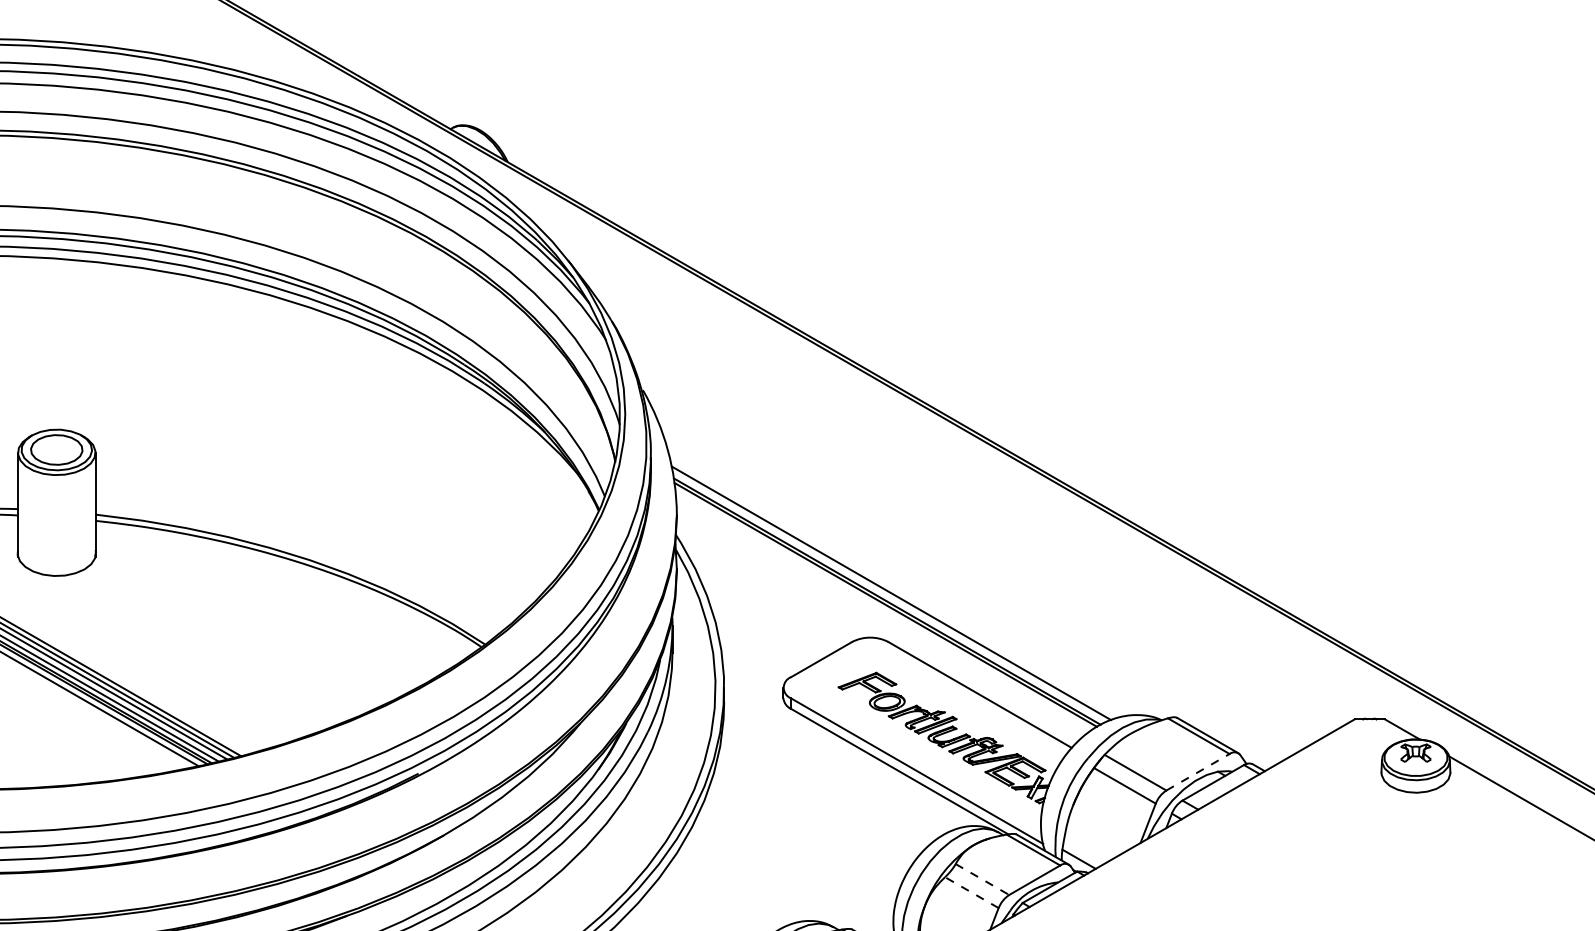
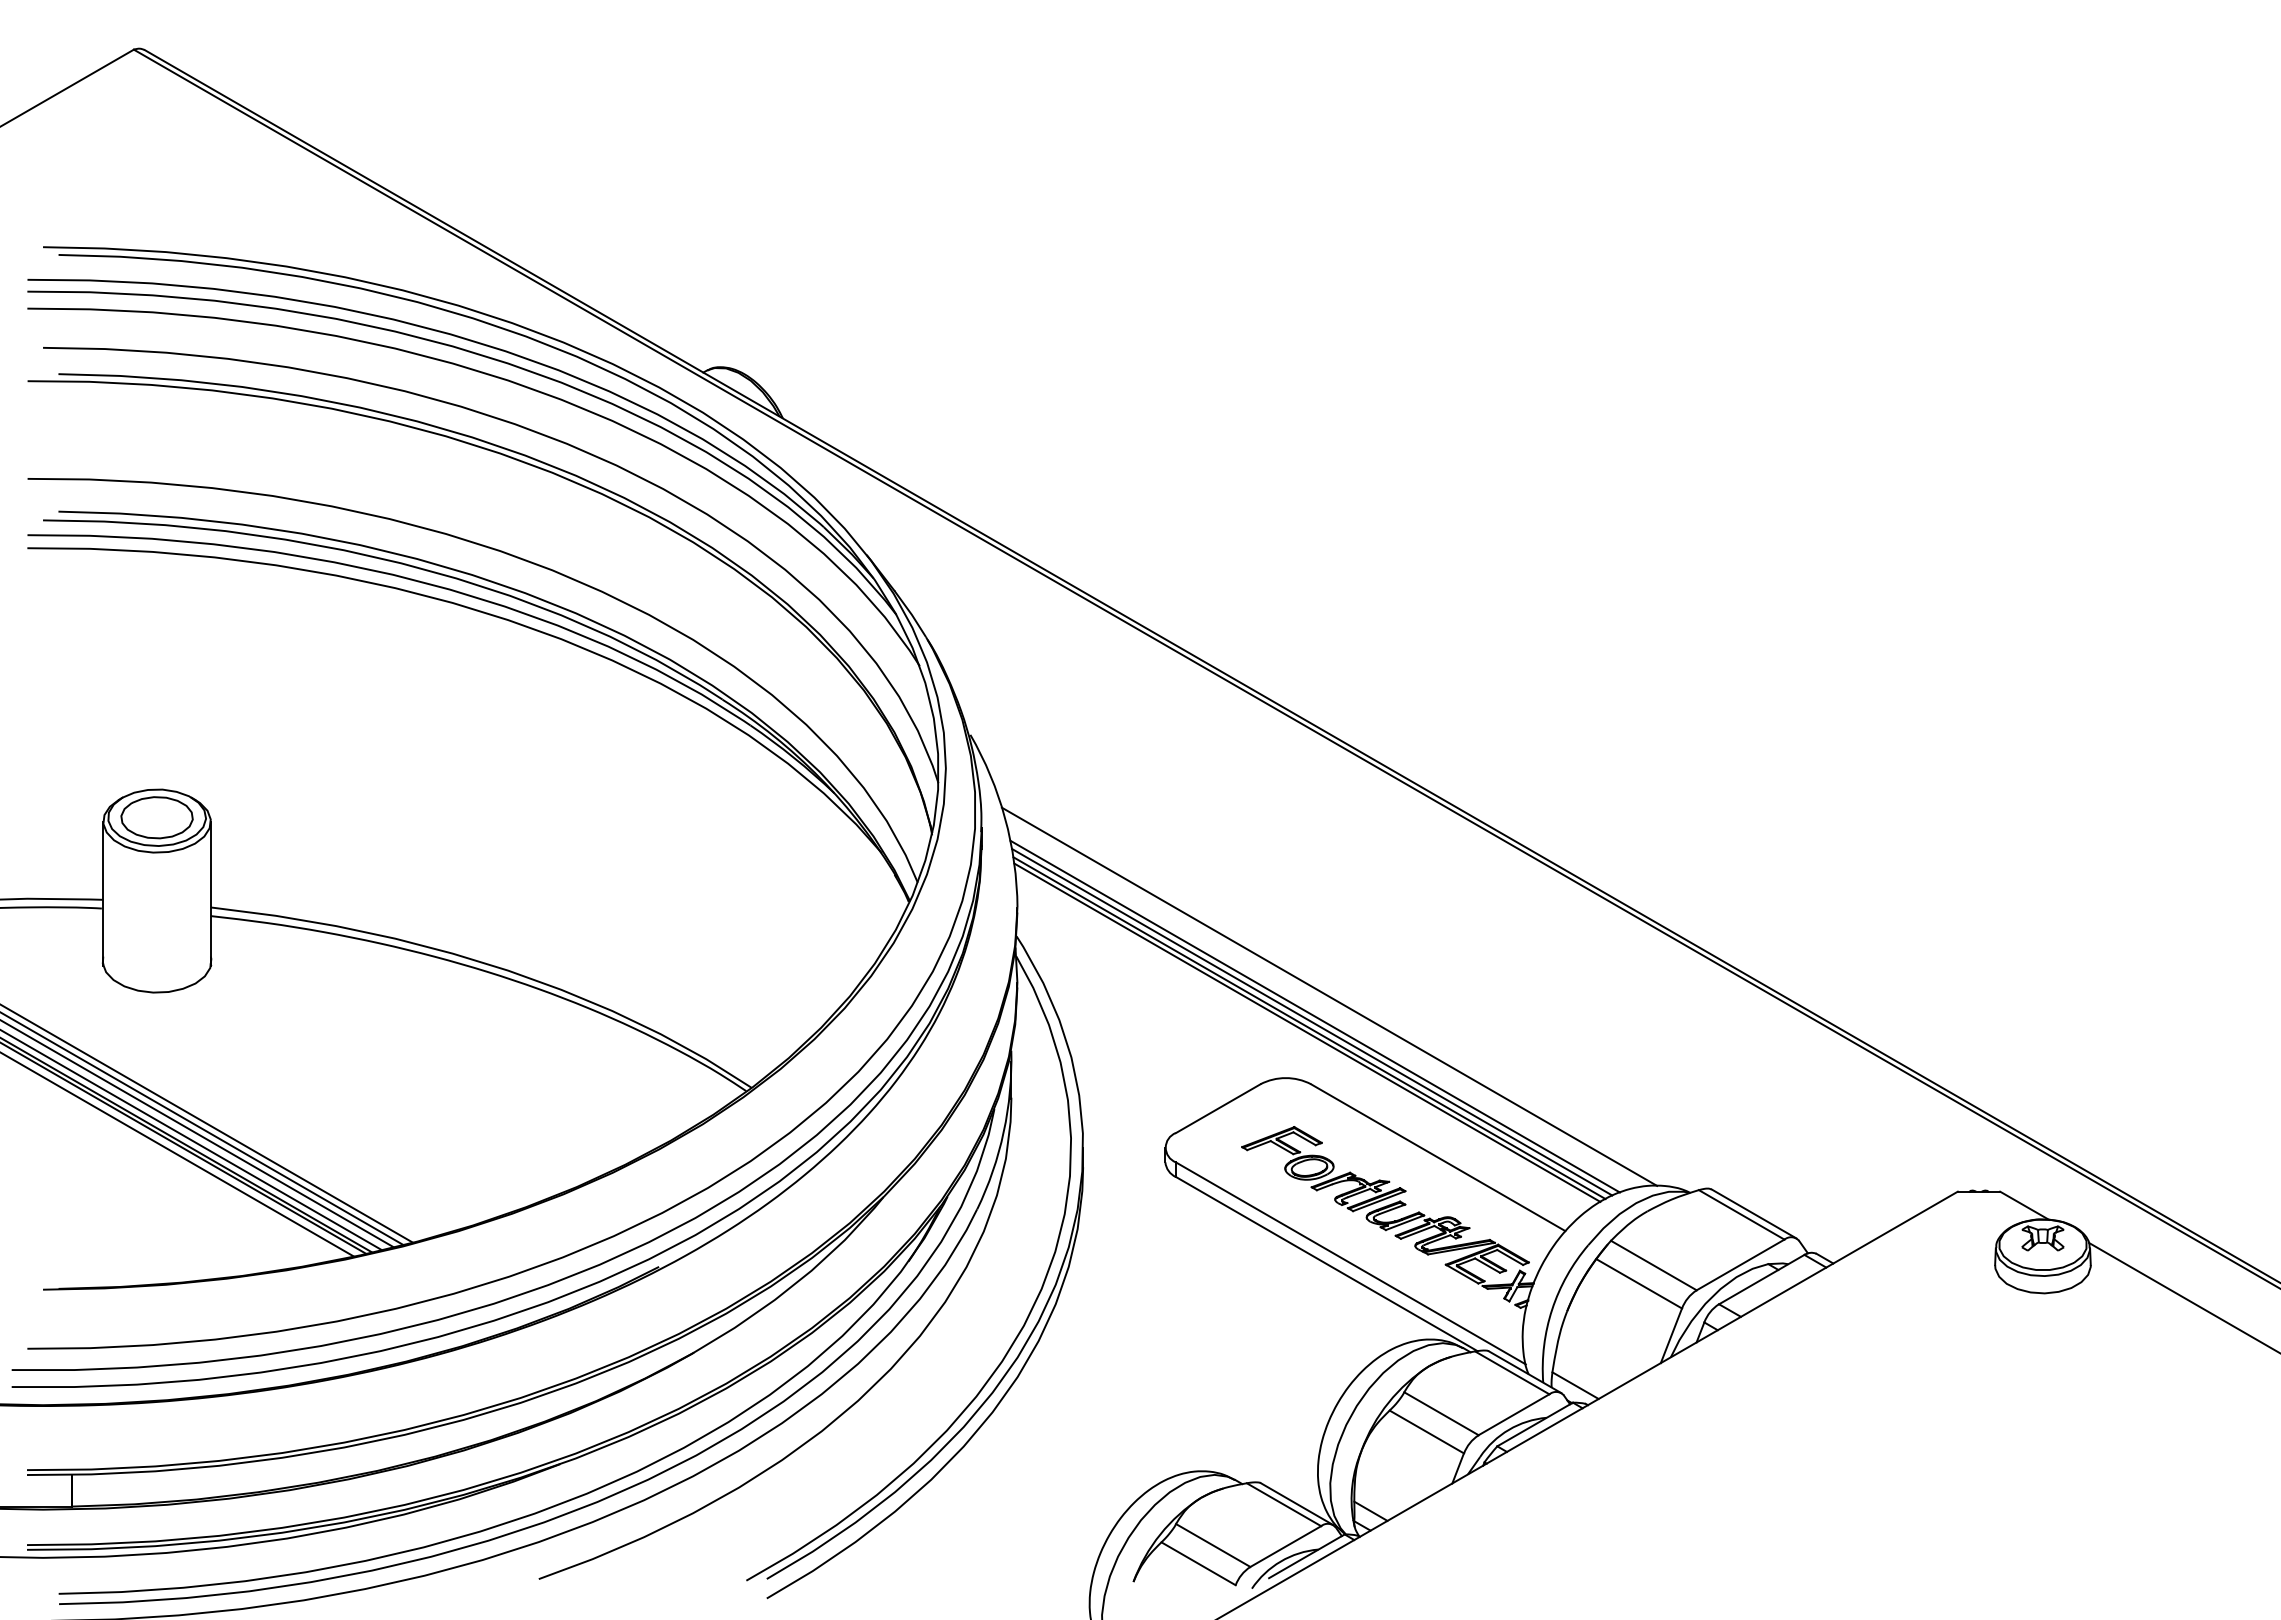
line: (901, 578) -> (1329, 996), added
line: (889, 597) -> (1312, 1022), added
line: (1197, 771) -> (1740, 1264), dashed -> solid
line: (982, 879) -> (1441, 1413), dashed -> solid
line: (971, 892) -> (1426, 1431), dashed -> solid

